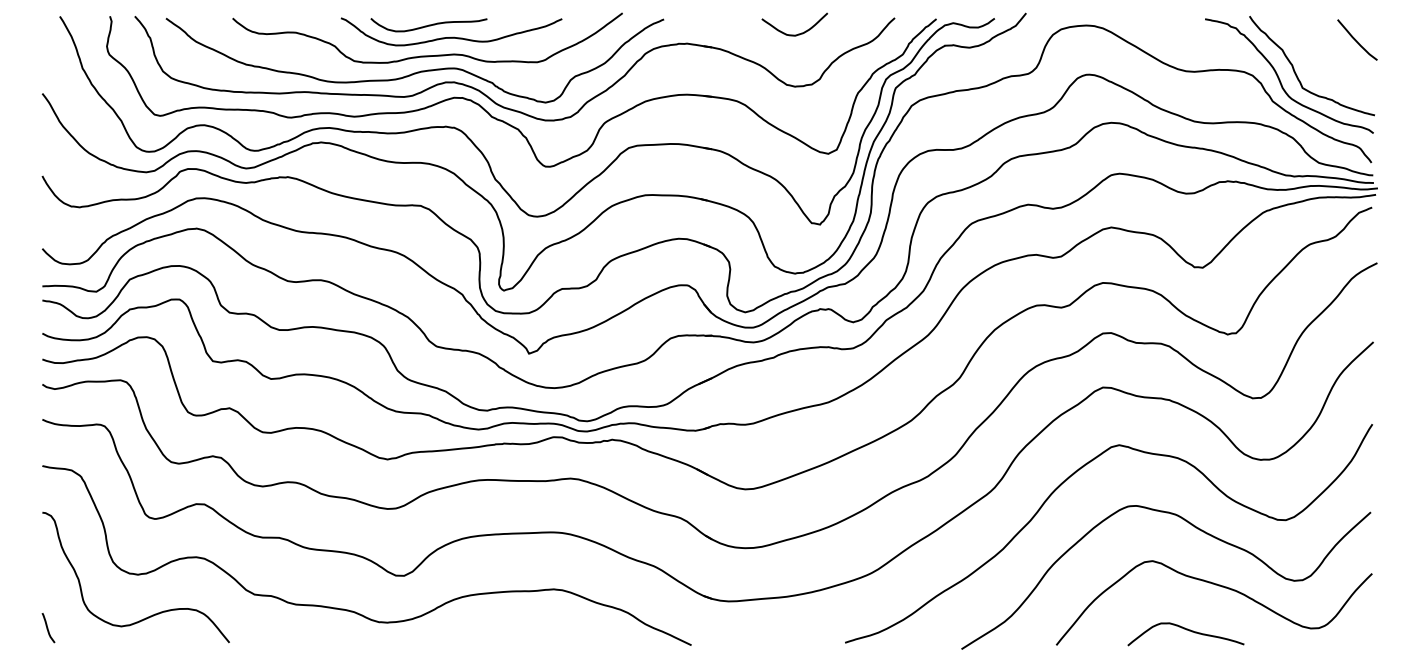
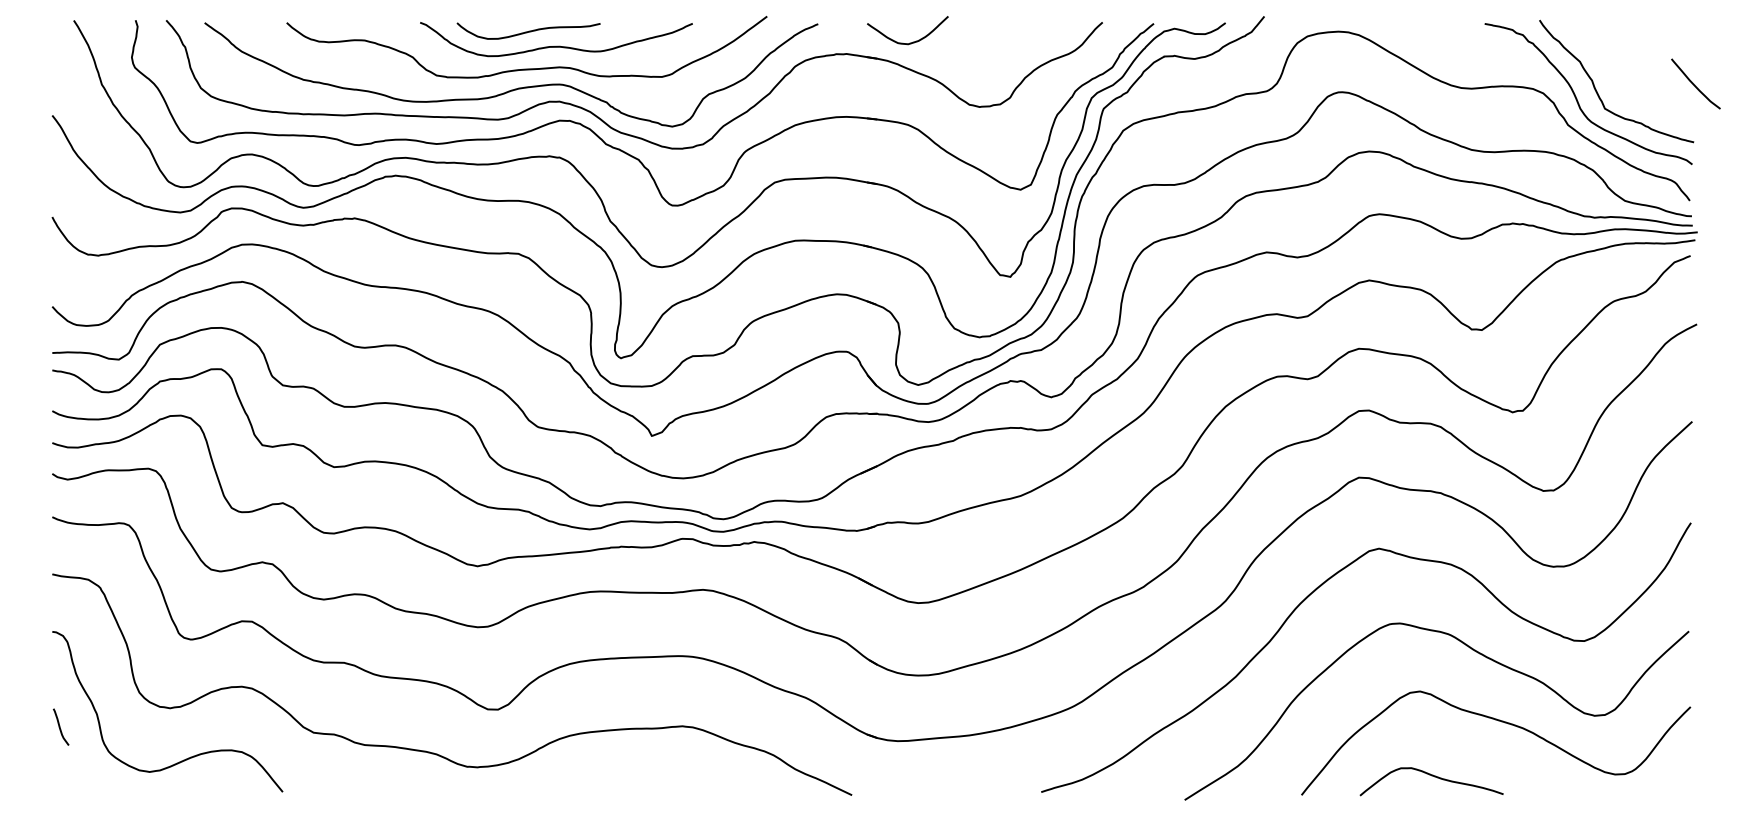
curve: (798, 33) -> (912, 41), moved
curve: (1356, 39) -> (1694, 83), moved
curve: (48, 628) -> (61, 727), moved
curve: (1186, 630) -> (1432, 776), moved

